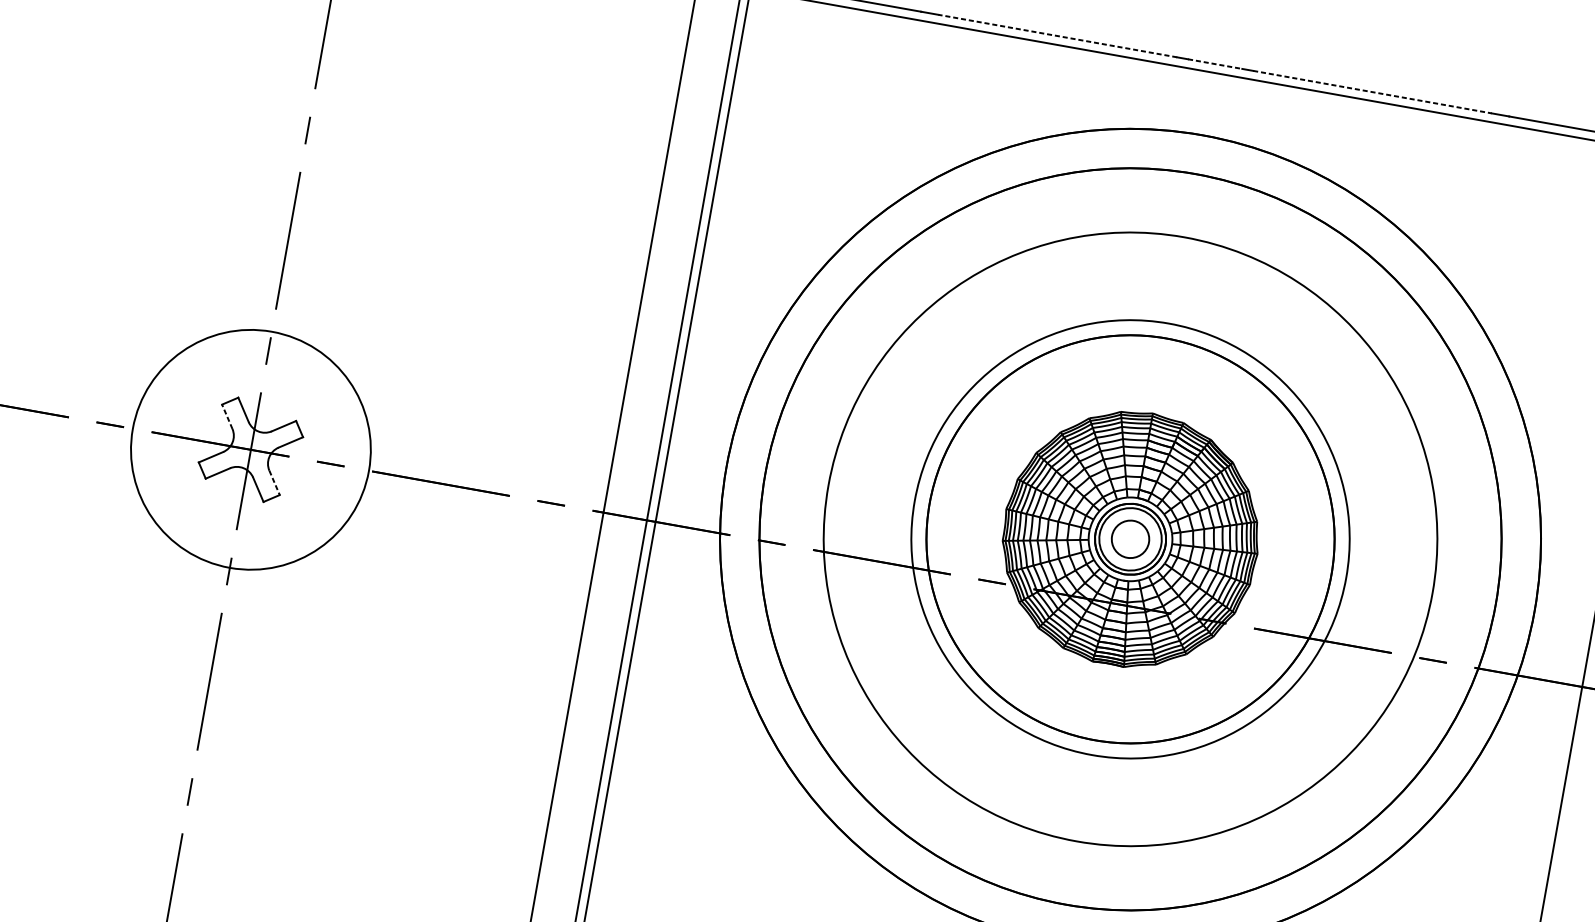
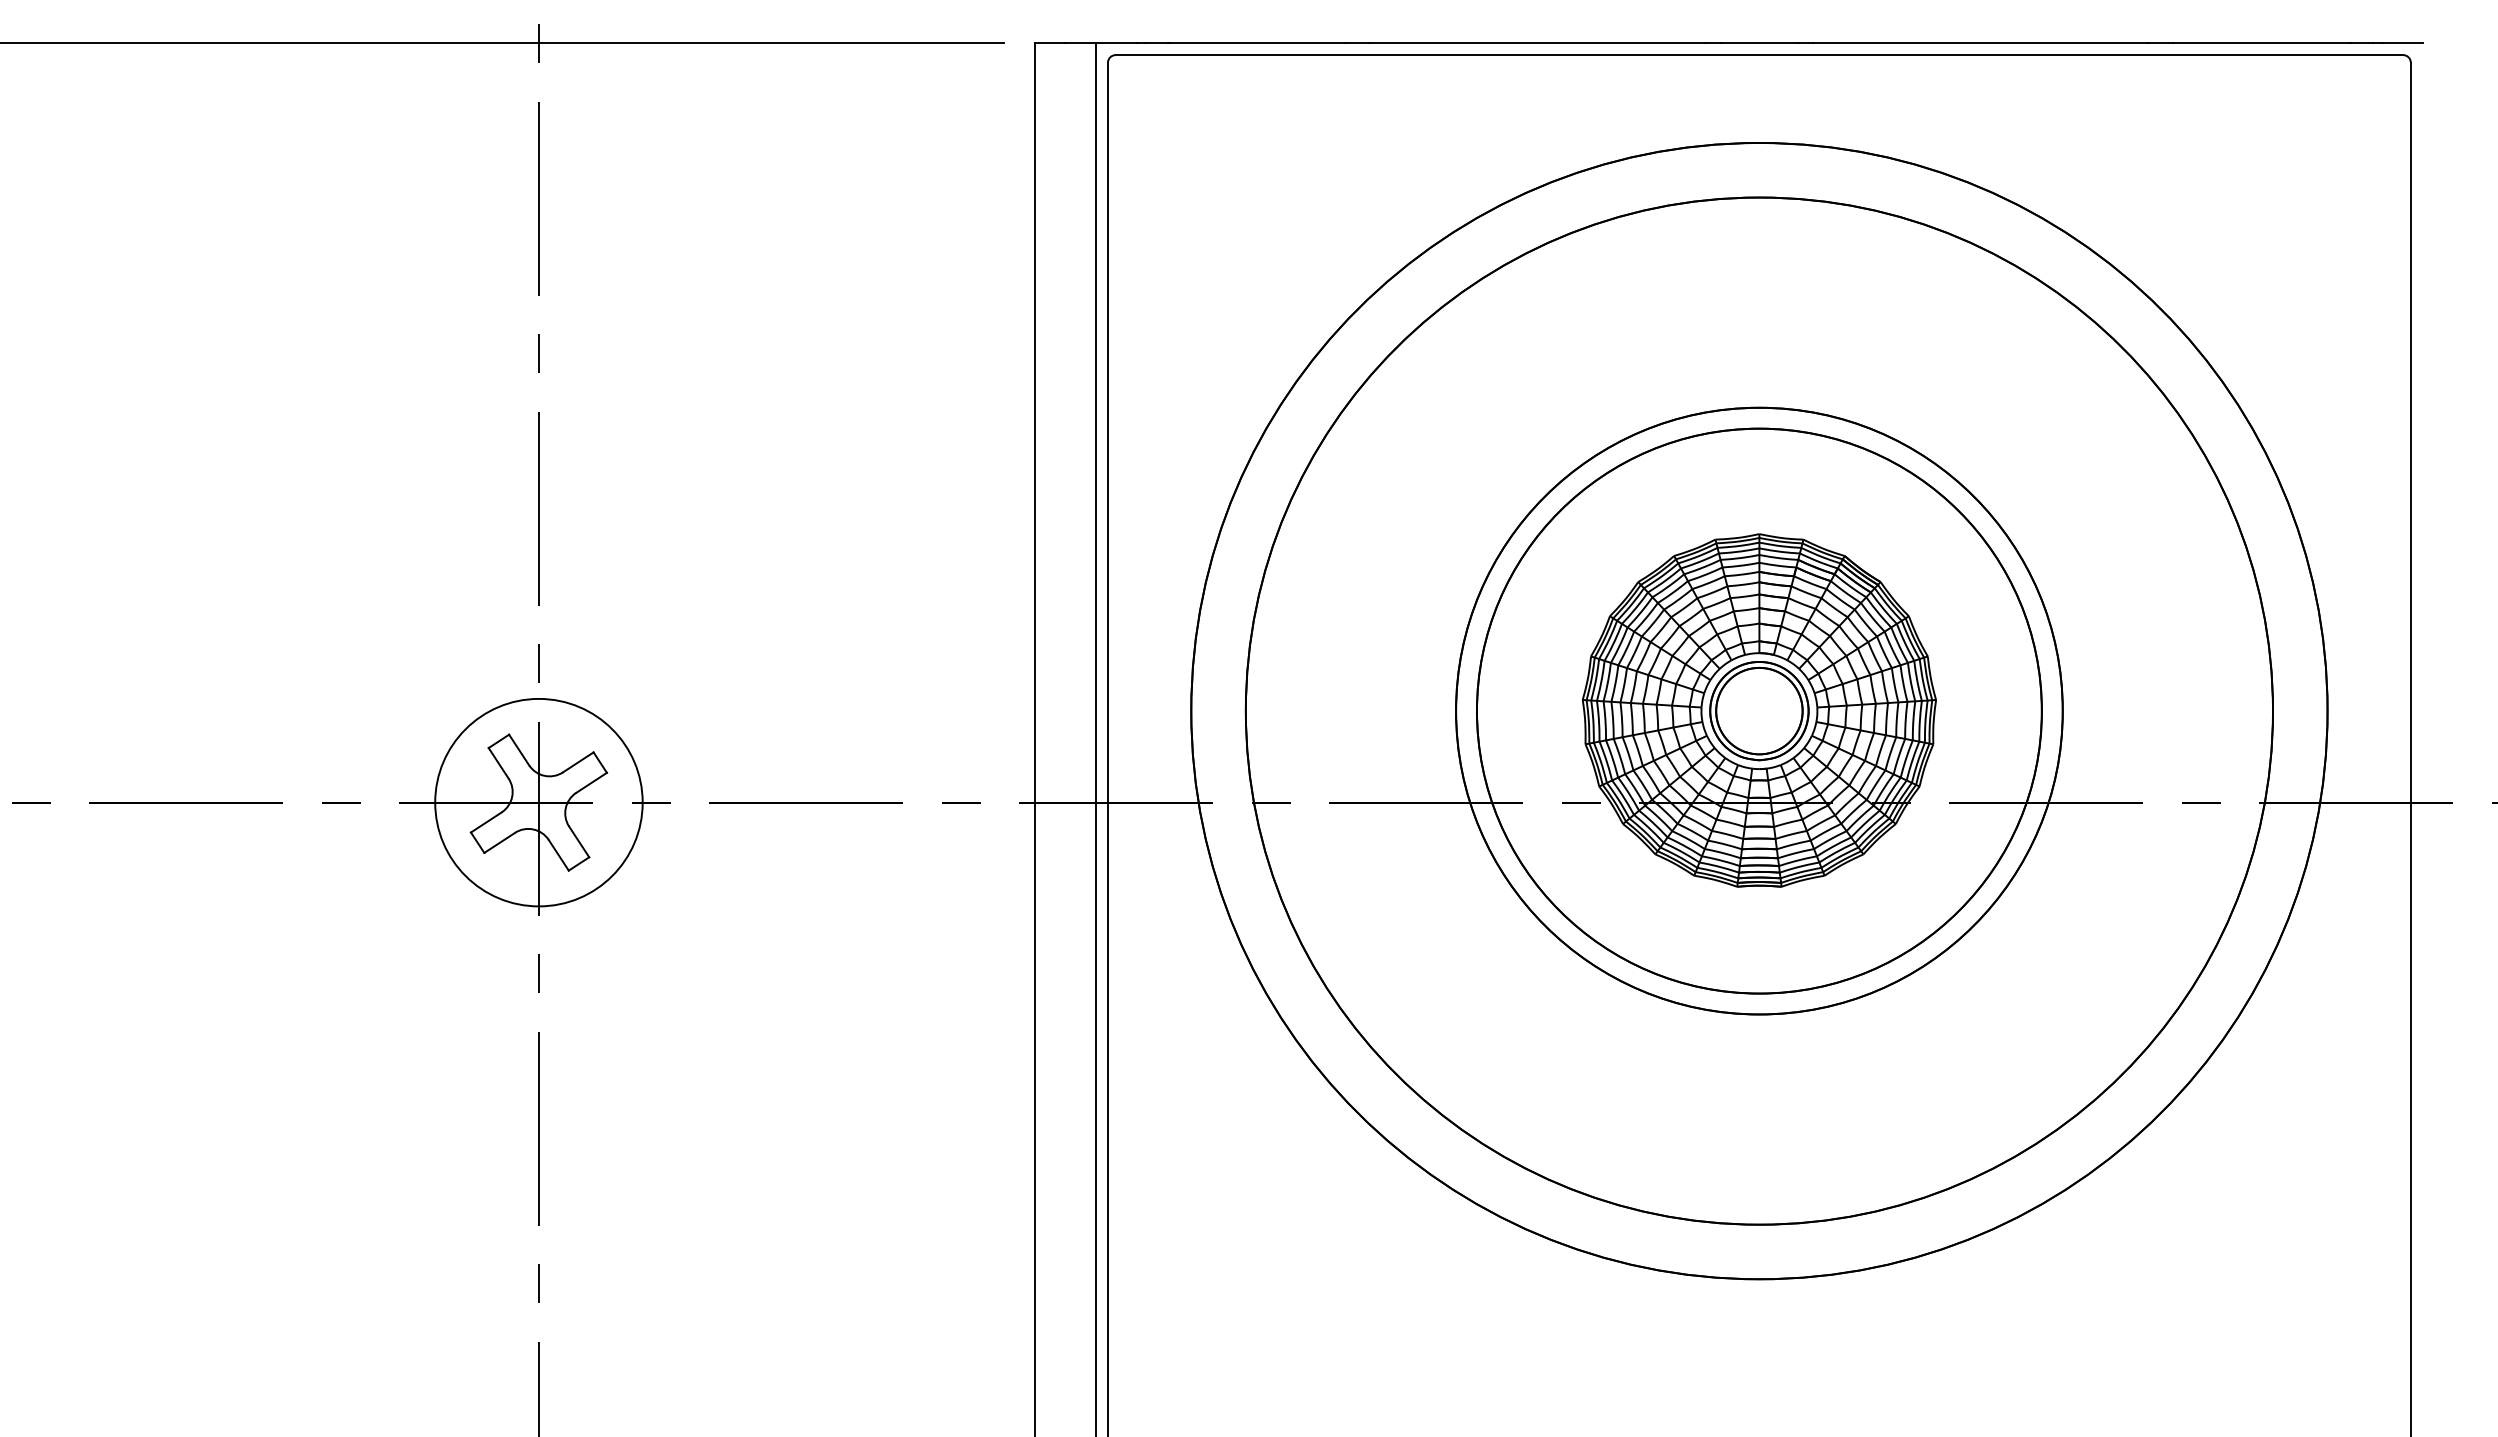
line: (1058, 35) -> (1538, 42), dashed -> solid
line: (1215, 63) -> (1759, 42), dashed -> solid
line: (1372, 91) -> (1980, 42), dashed -> solid
line: (227, 416) -> (498, 762), dashed -> solid
circle: (250, 449) -> (538, 802), size x0.62
line: (274, 483) -> (579, 842), dashed -> solid
circle: (1130, 538) -> (1759, 710), size x0.71
circle: (1130, 538) -> (1759, 710), size x1.67

